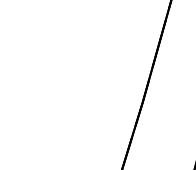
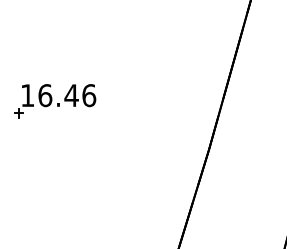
part: (37, 68) -> (55, 100), added

